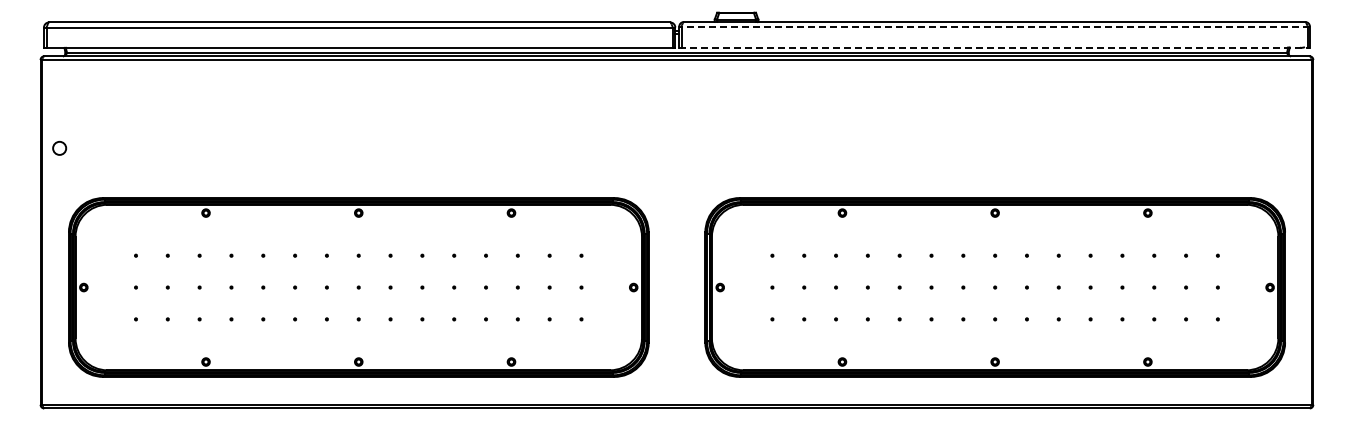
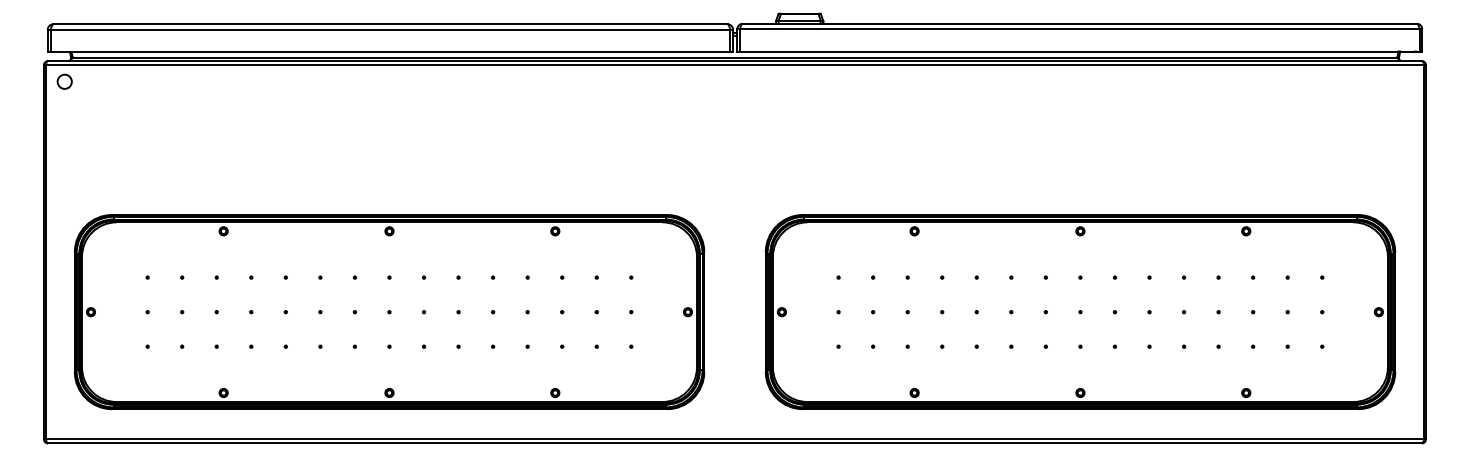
line: (994, 26) -> (1079, 28), dashed -> solid
line: (995, 47) -> (1080, 51), dashed -> solid
circle: (59, 148) -> (64, 81), moved

